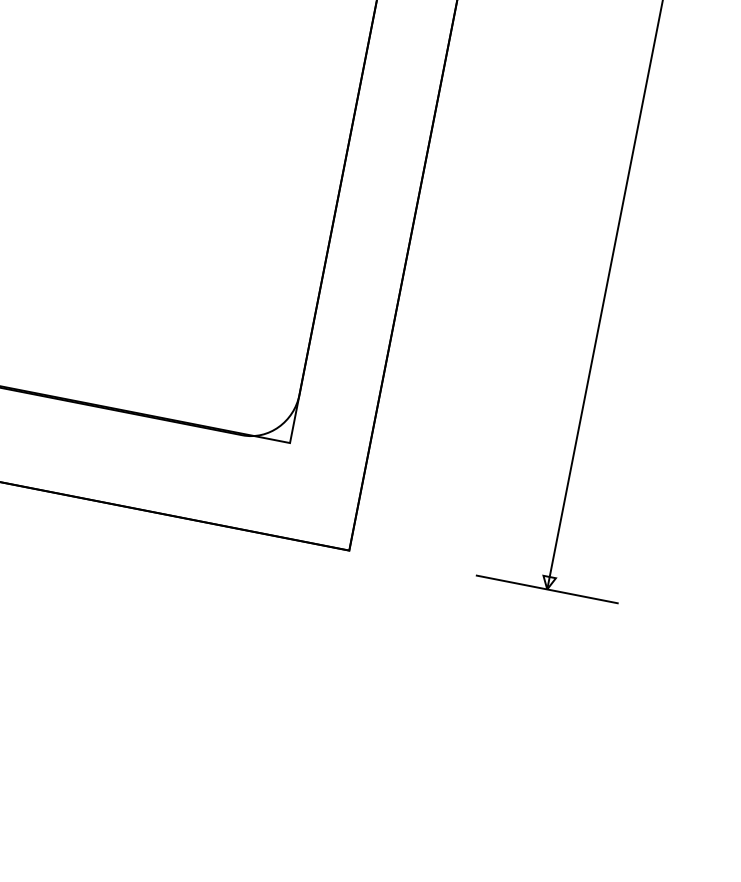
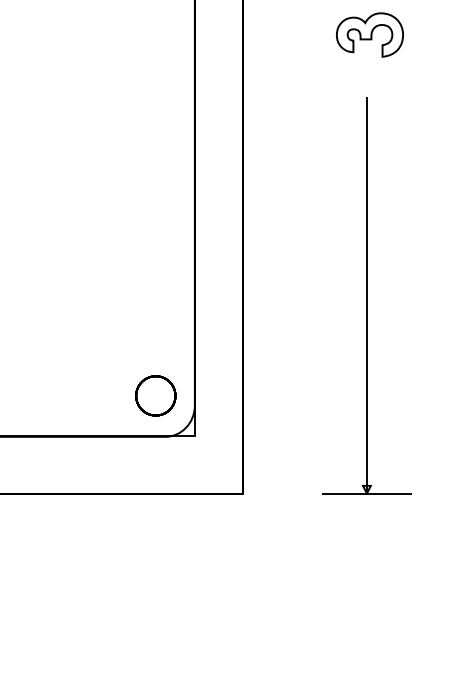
part: (239, 365) -> (155, 395), added

